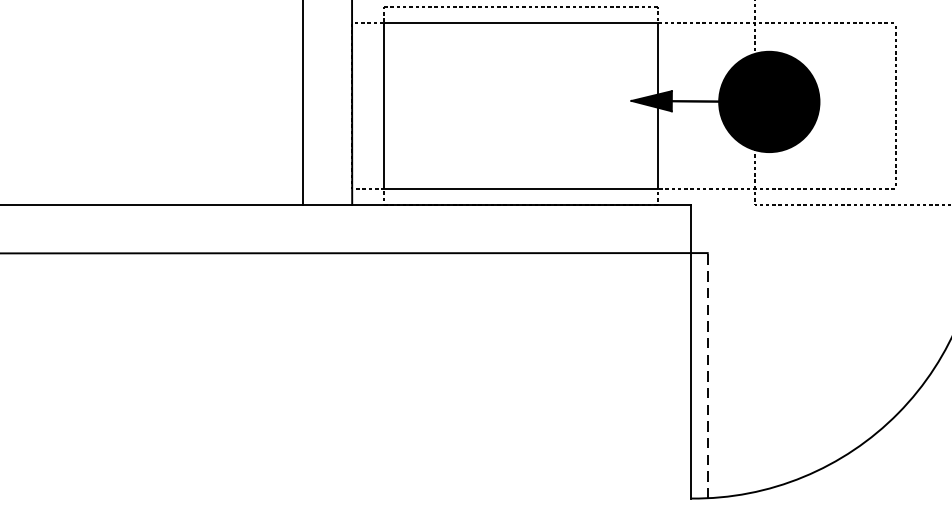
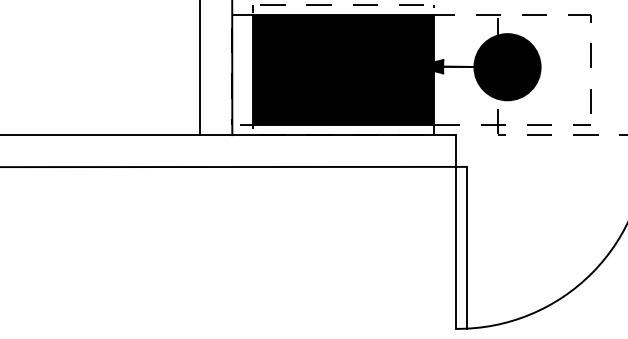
fill: (520, 105) -> (343, 69), added
line: (707, 375) -> (466, 247), dashed -> solid

